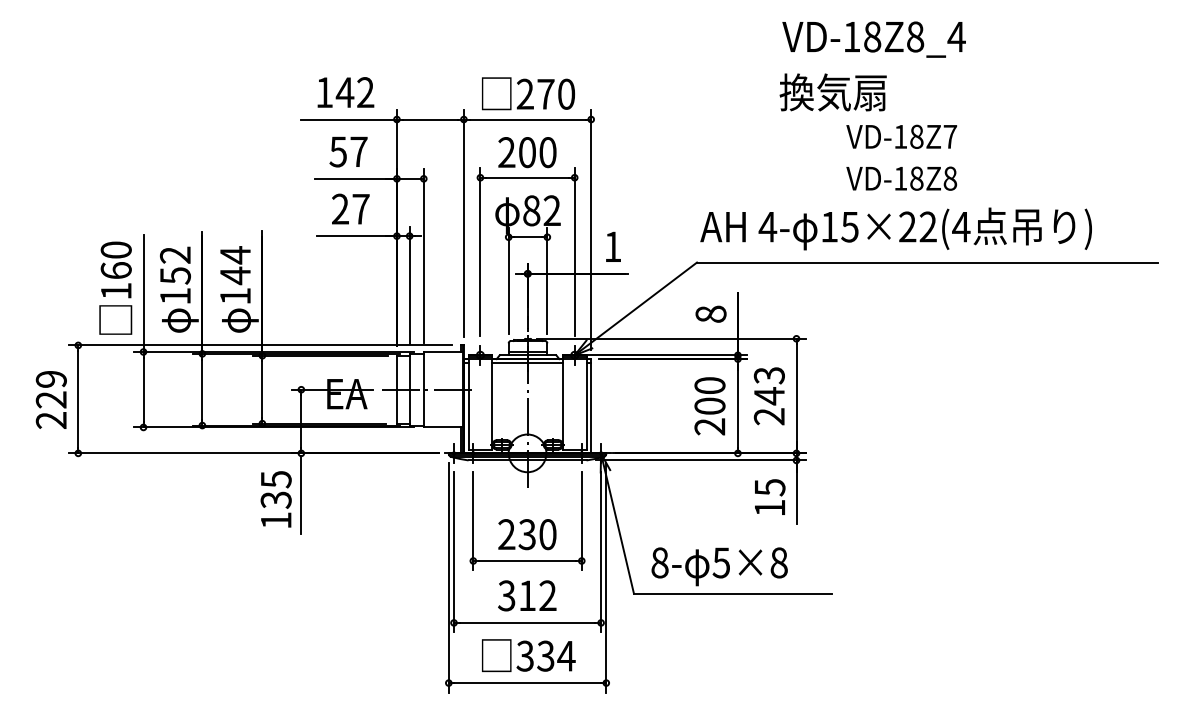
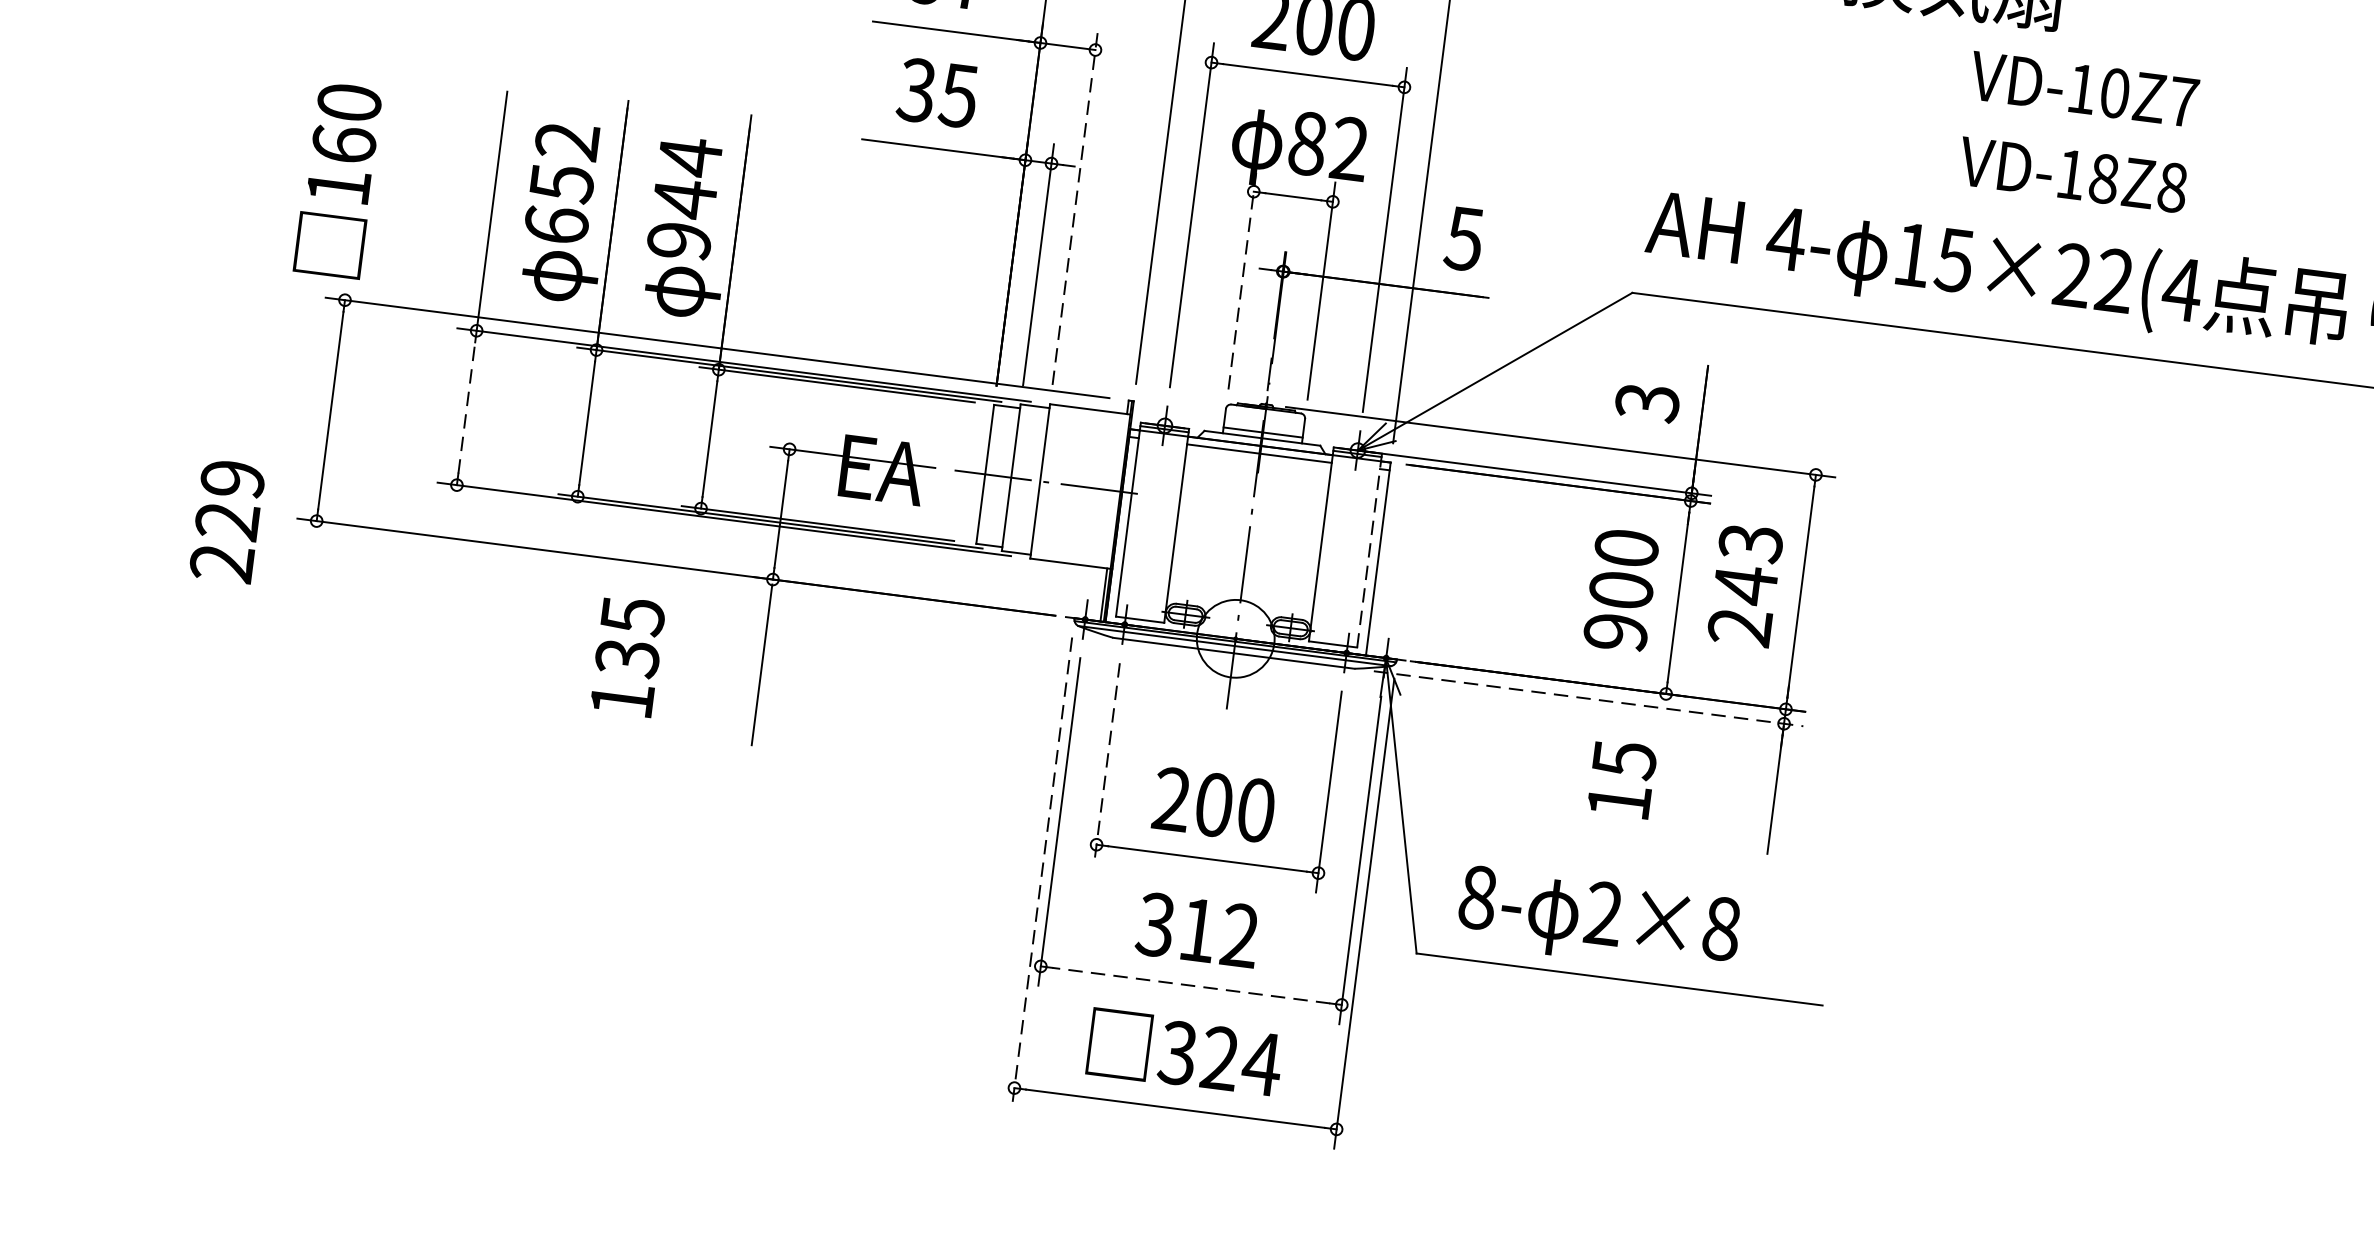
text: (916, 136) -> (2114, 92), VD-18Z7 -> VD-10Z7
text: (350, 209) -> (937, 93), 27 -> 35
text: (612, 246) -> (1463, 237), 1 -> 5
line: (423, 255) -> (1074, 206), solid -> dashed
line: (508, 280) -> (1242, 280), solid -> dashed
text: (115, 287) -> (338, 178), moved
text: (175, 295) -> (556, 223), 152 -> 652
text: (235, 296) -> (679, 241), 144 -> 944
text: (710, 314) -> (1646, 402), 8 -> 3
line: (143, 389) -> (466, 407), solid -> dashed
text: (50, 399) -> (225, 520), moved
line: (586, 402) -> (1369, 550), solid -> dashed
text: (710, 426) -> (1617, 631), 200 -> 900
line: (700, 460) -> (1587, 698), solid -> dashed
text: (770, 496) -> (1623, 778), moved
text: (275, 499) -> (626, 656), moved
line: (473, 521) -> (1107, 764), solid -> dashed
text: (526, 534) -> (1212, 804), 230 -> 200
text: (721, 562) -> (1603, 912), 5×8 -> 2×8
line: (448, 577) -> (1041, 872), solid -> dashed
line: (527, 622) -> (1191, 984), solid -> dashed
text: (545, 656) -> (1219, 1059), 334 -> 324

